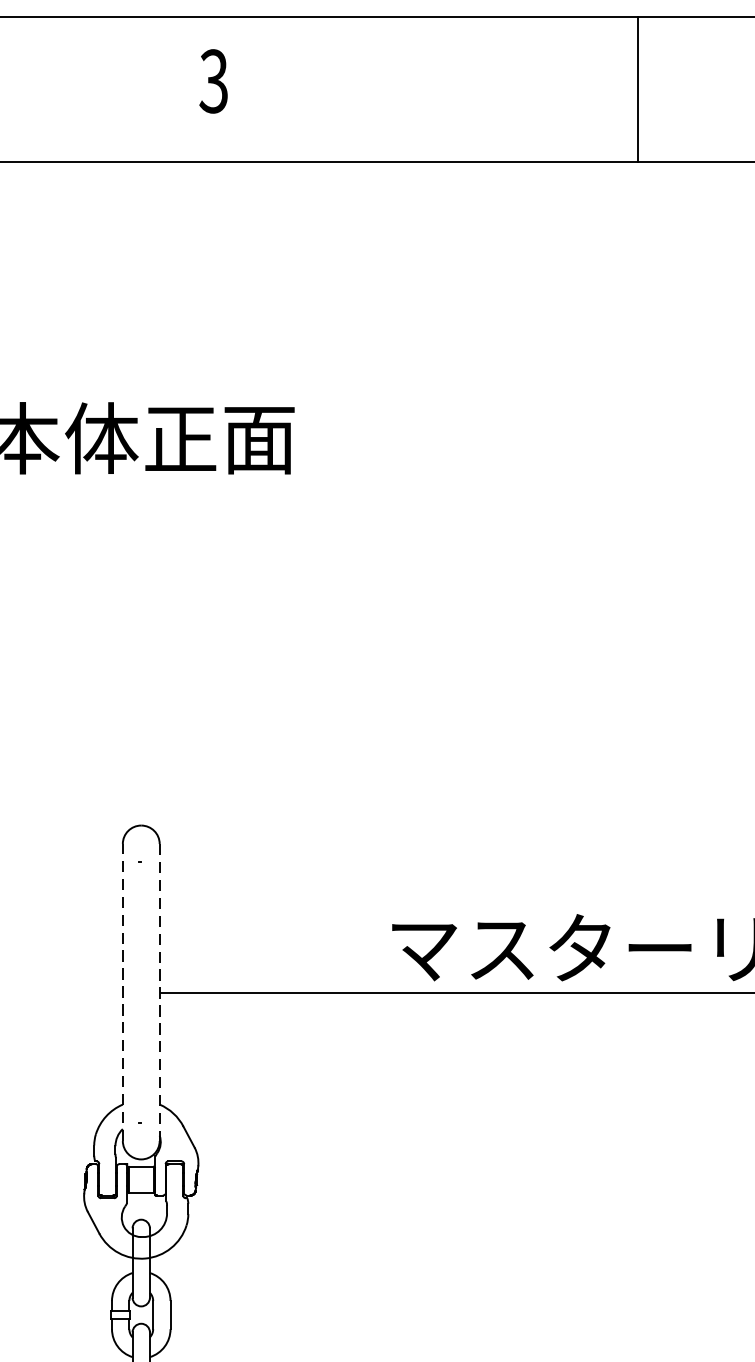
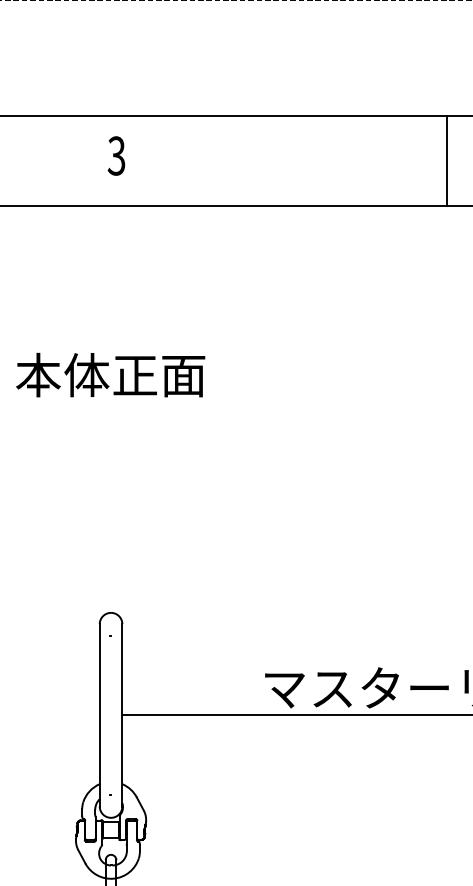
text: (213, 80) -> (116, 155), moved
line: (638, 88) -> (447, 160), moved
line: (122, 991) -> (99, 714), dashed -> solid
line: (159, 992) -> (122, 715), dashed -> solid

